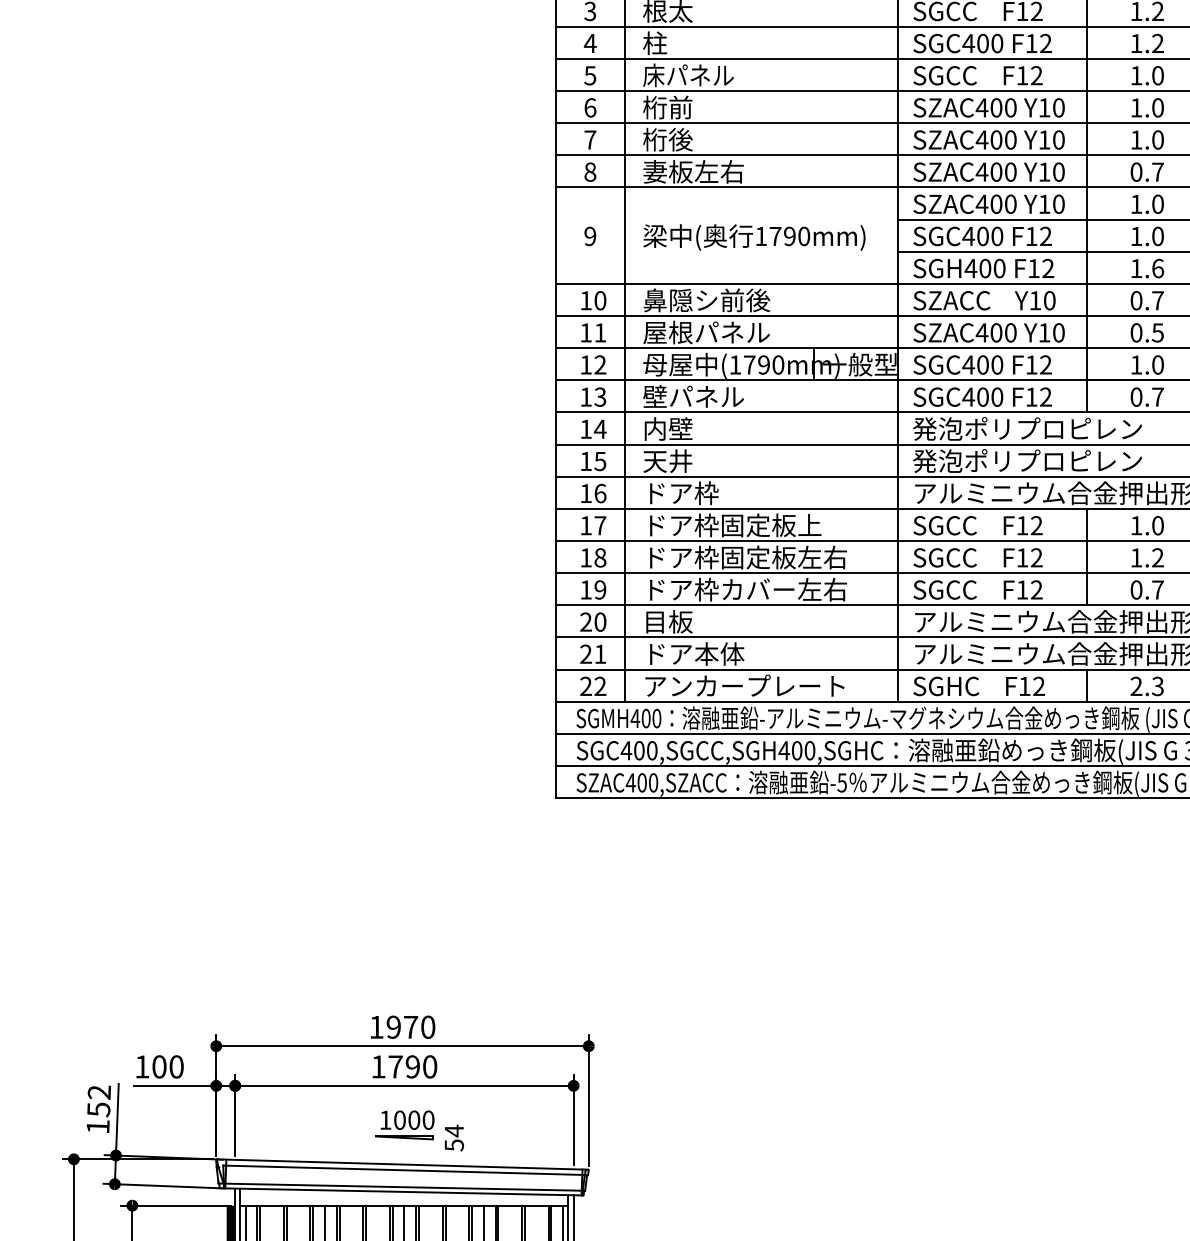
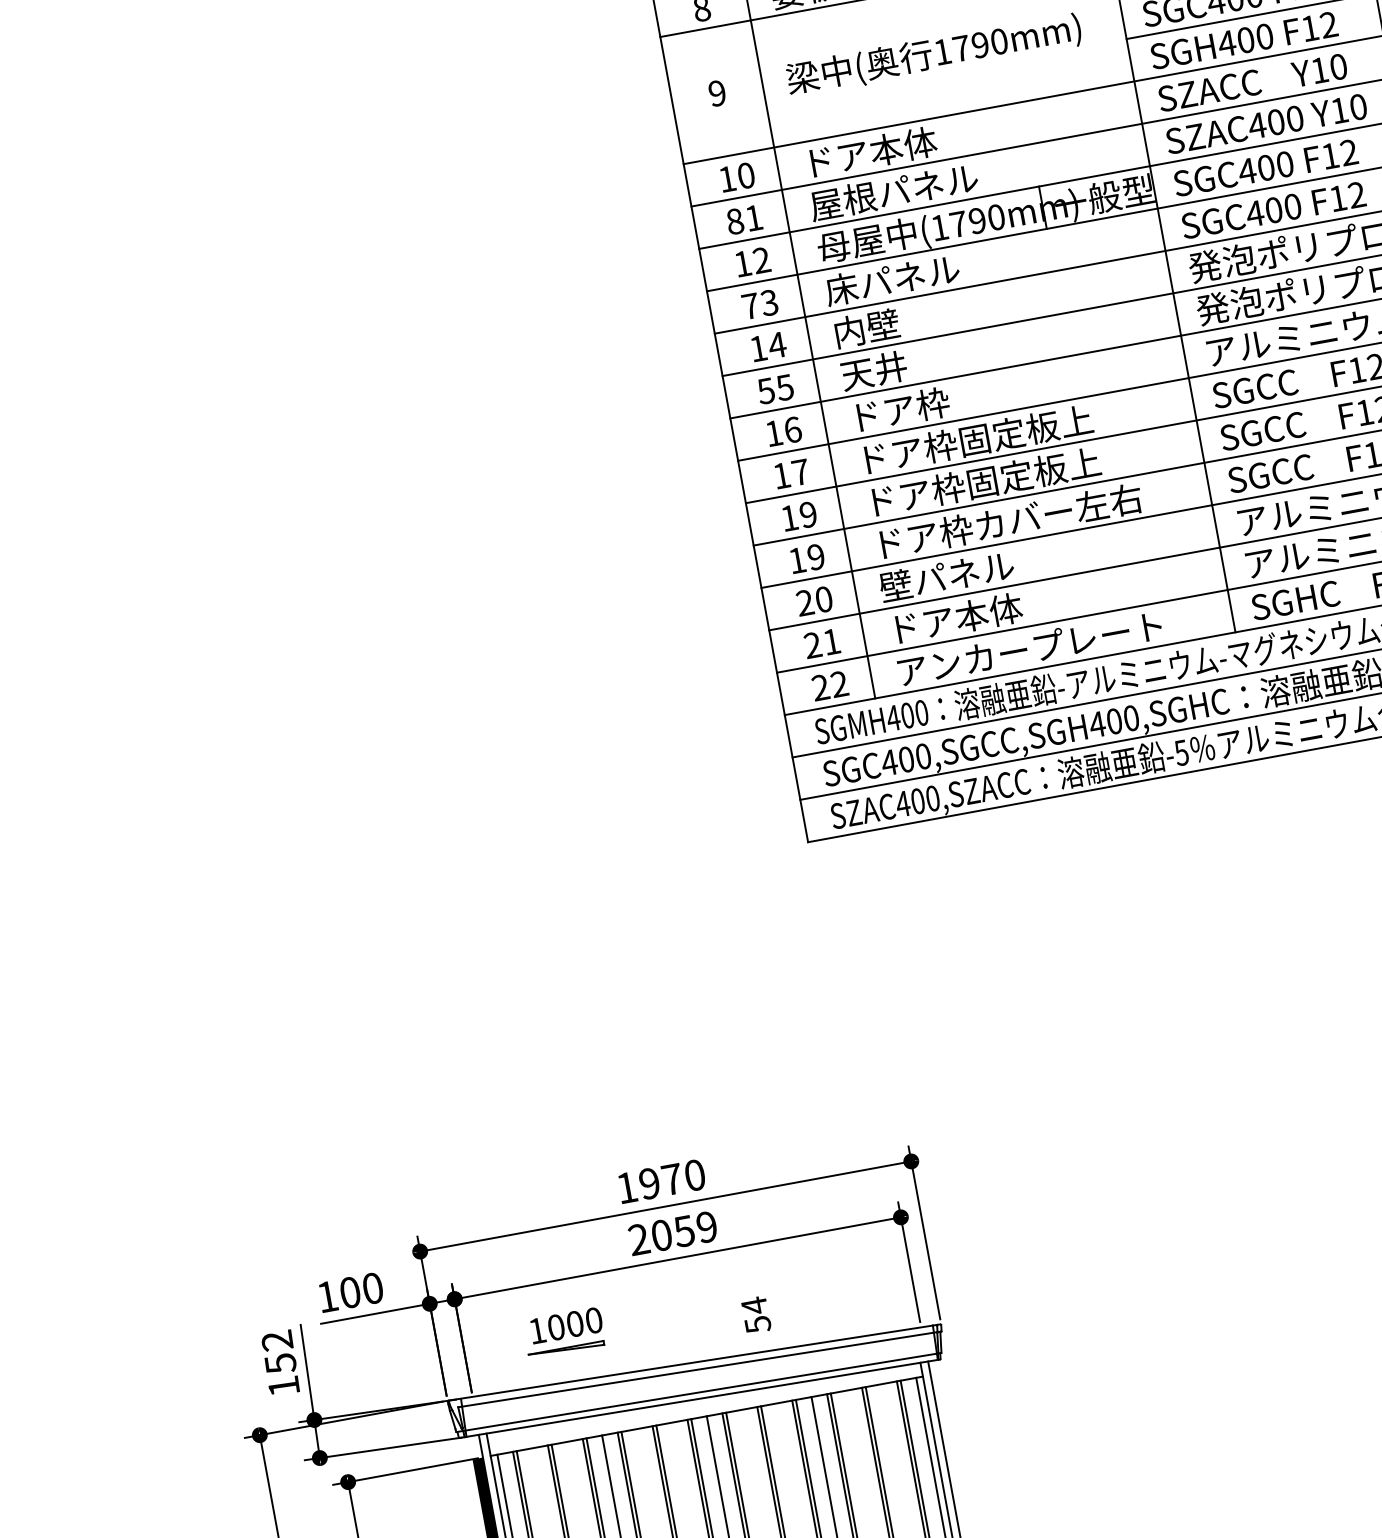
text: (706, 300) -> (886, 149), 鼻隠シ前後 -> ドア本体
text: (586, 332) -> (735, 220), 11 -> 81
text: (586, 396) -> (751, 305), 13 -> 73
text: (654, 396) -> (840, 288), 壁パネル -> 床パネル
text: (585, 461) -> (765, 391), 15 -> 55
text: (600, 557) -> (808, 514), 18 -> 19
text: (822, 557) -> (1101, 460), ドア枠固定板左右 -> ドア枠固定板上
text: (693, 621) -> (946, 576), 目板 -> 壁パネル
text: (404, 1066) -> (673, 1232), 1790 -> 2059
part: (404, 1125) -> (563, 1333), moved

